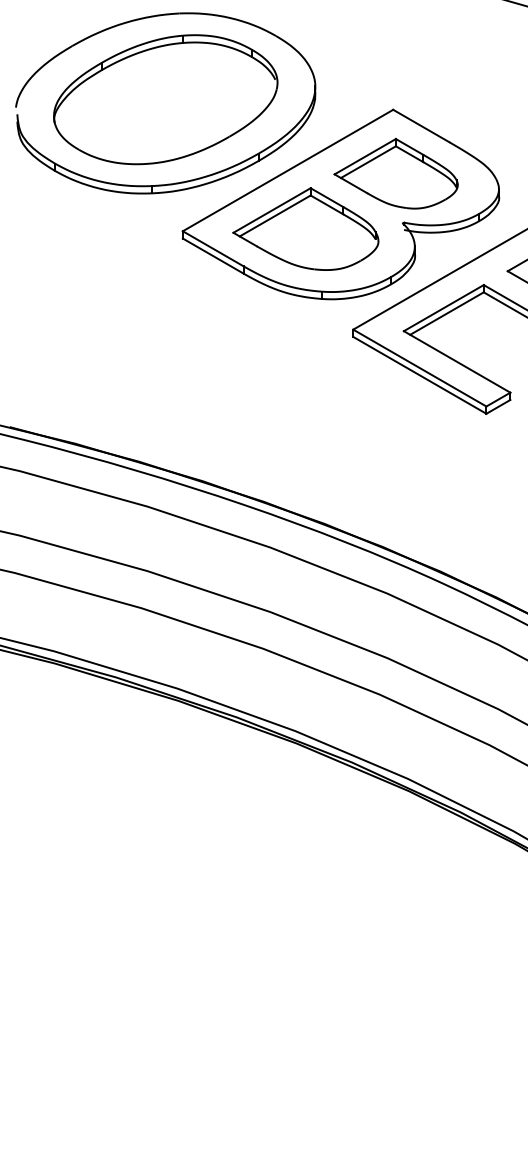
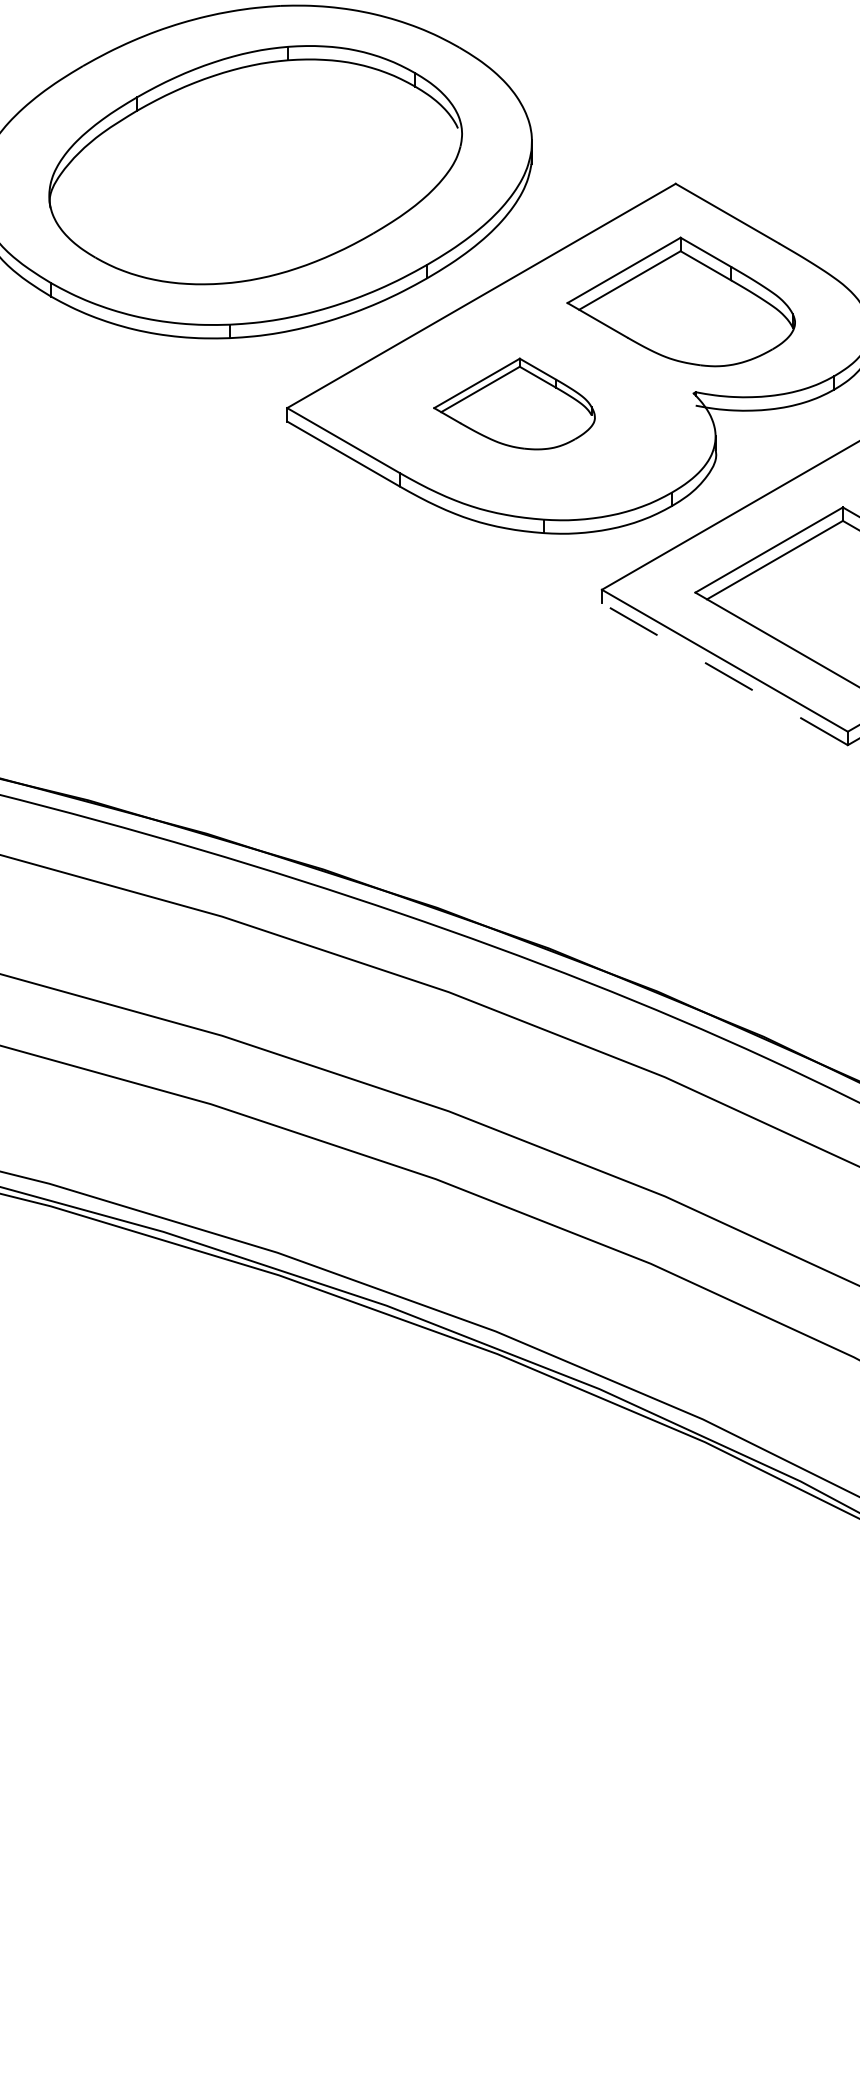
part: (305, 228) -> (513, 402), size x0.6
line: (419, 375) -> (724, 674), solid -> dashed

